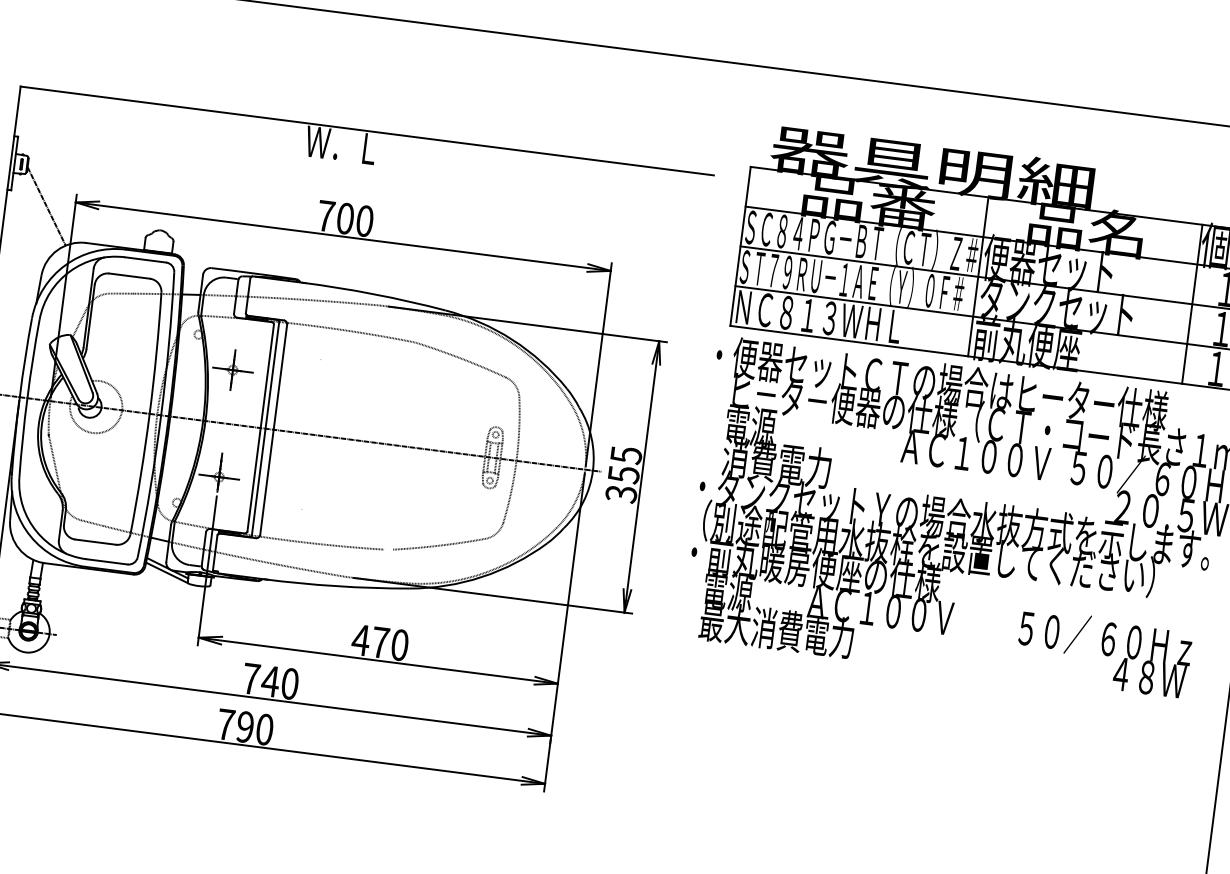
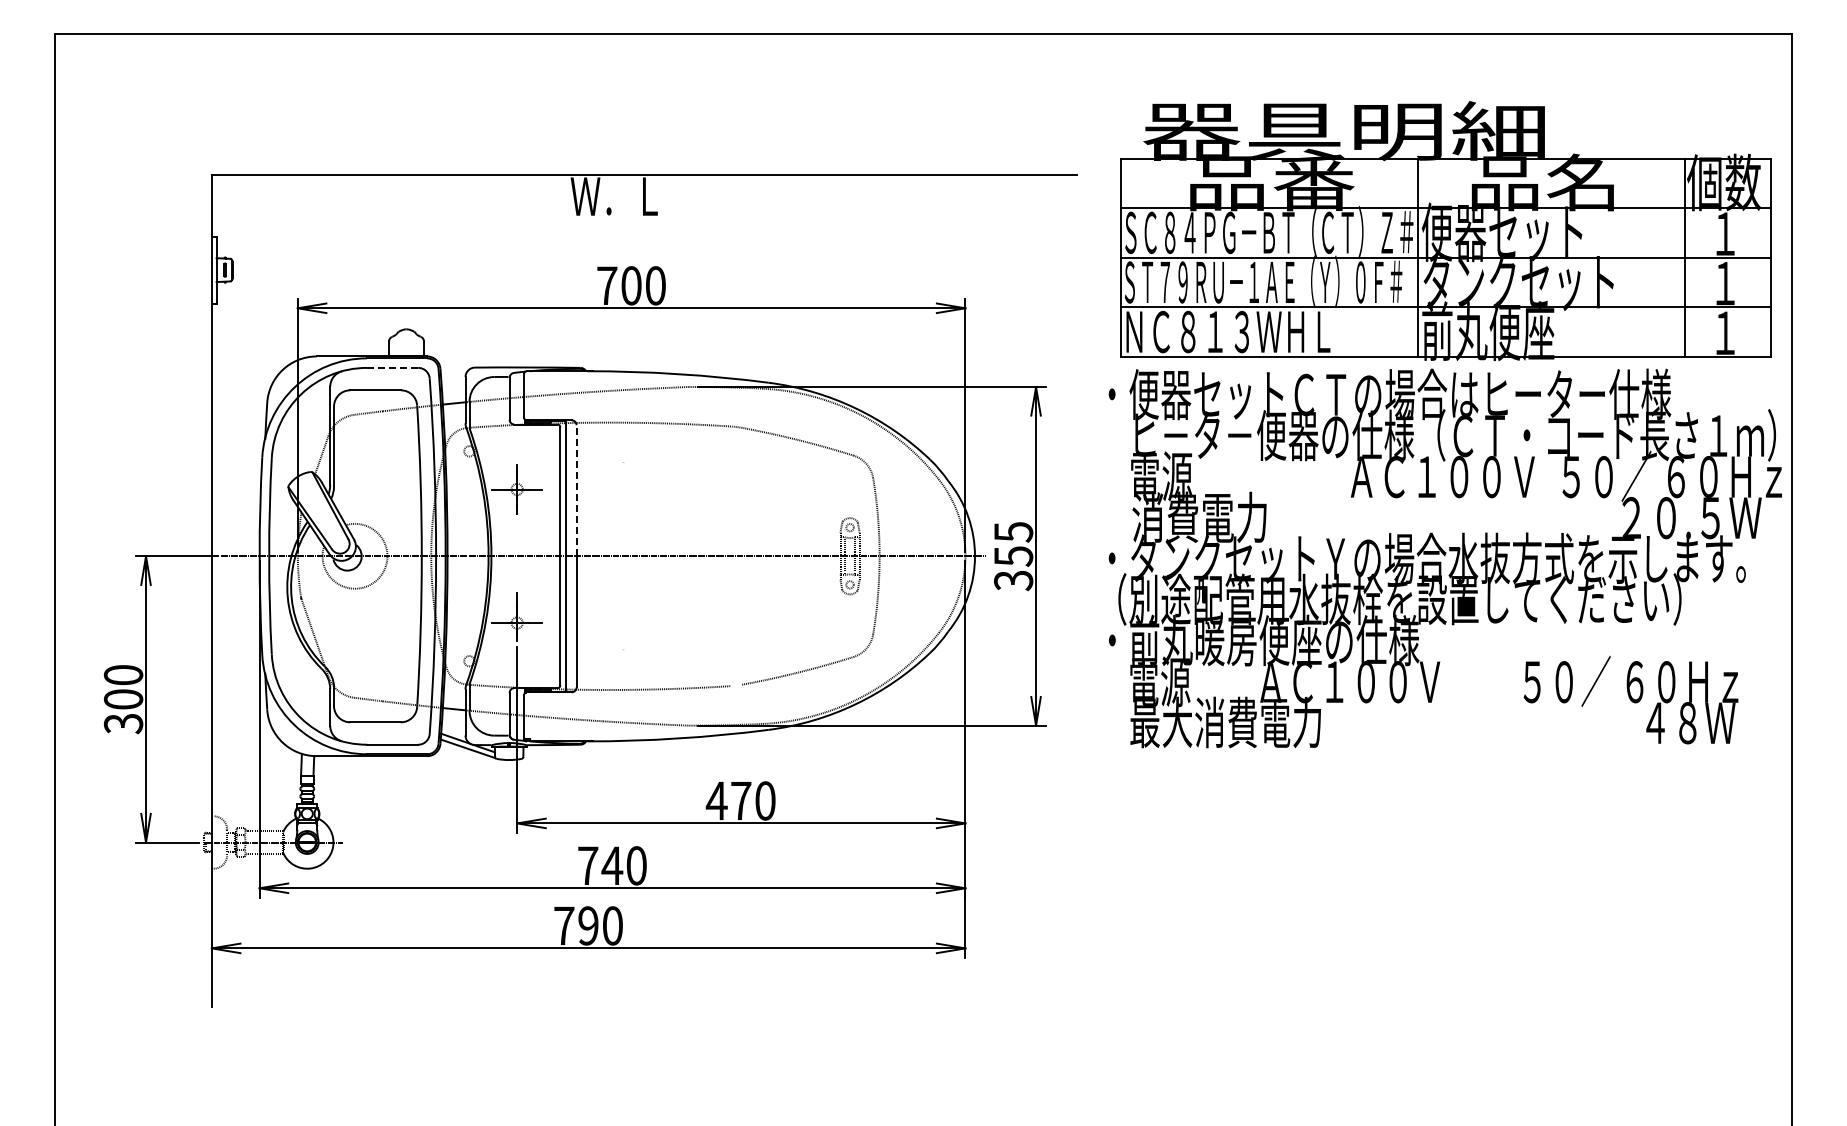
line: (46, 206) -> (262, 317), removed
line: (145, 259) -> (392, 367), solid -> dashed
line: (280, 377) -> (576, 490), solid -> dashed

